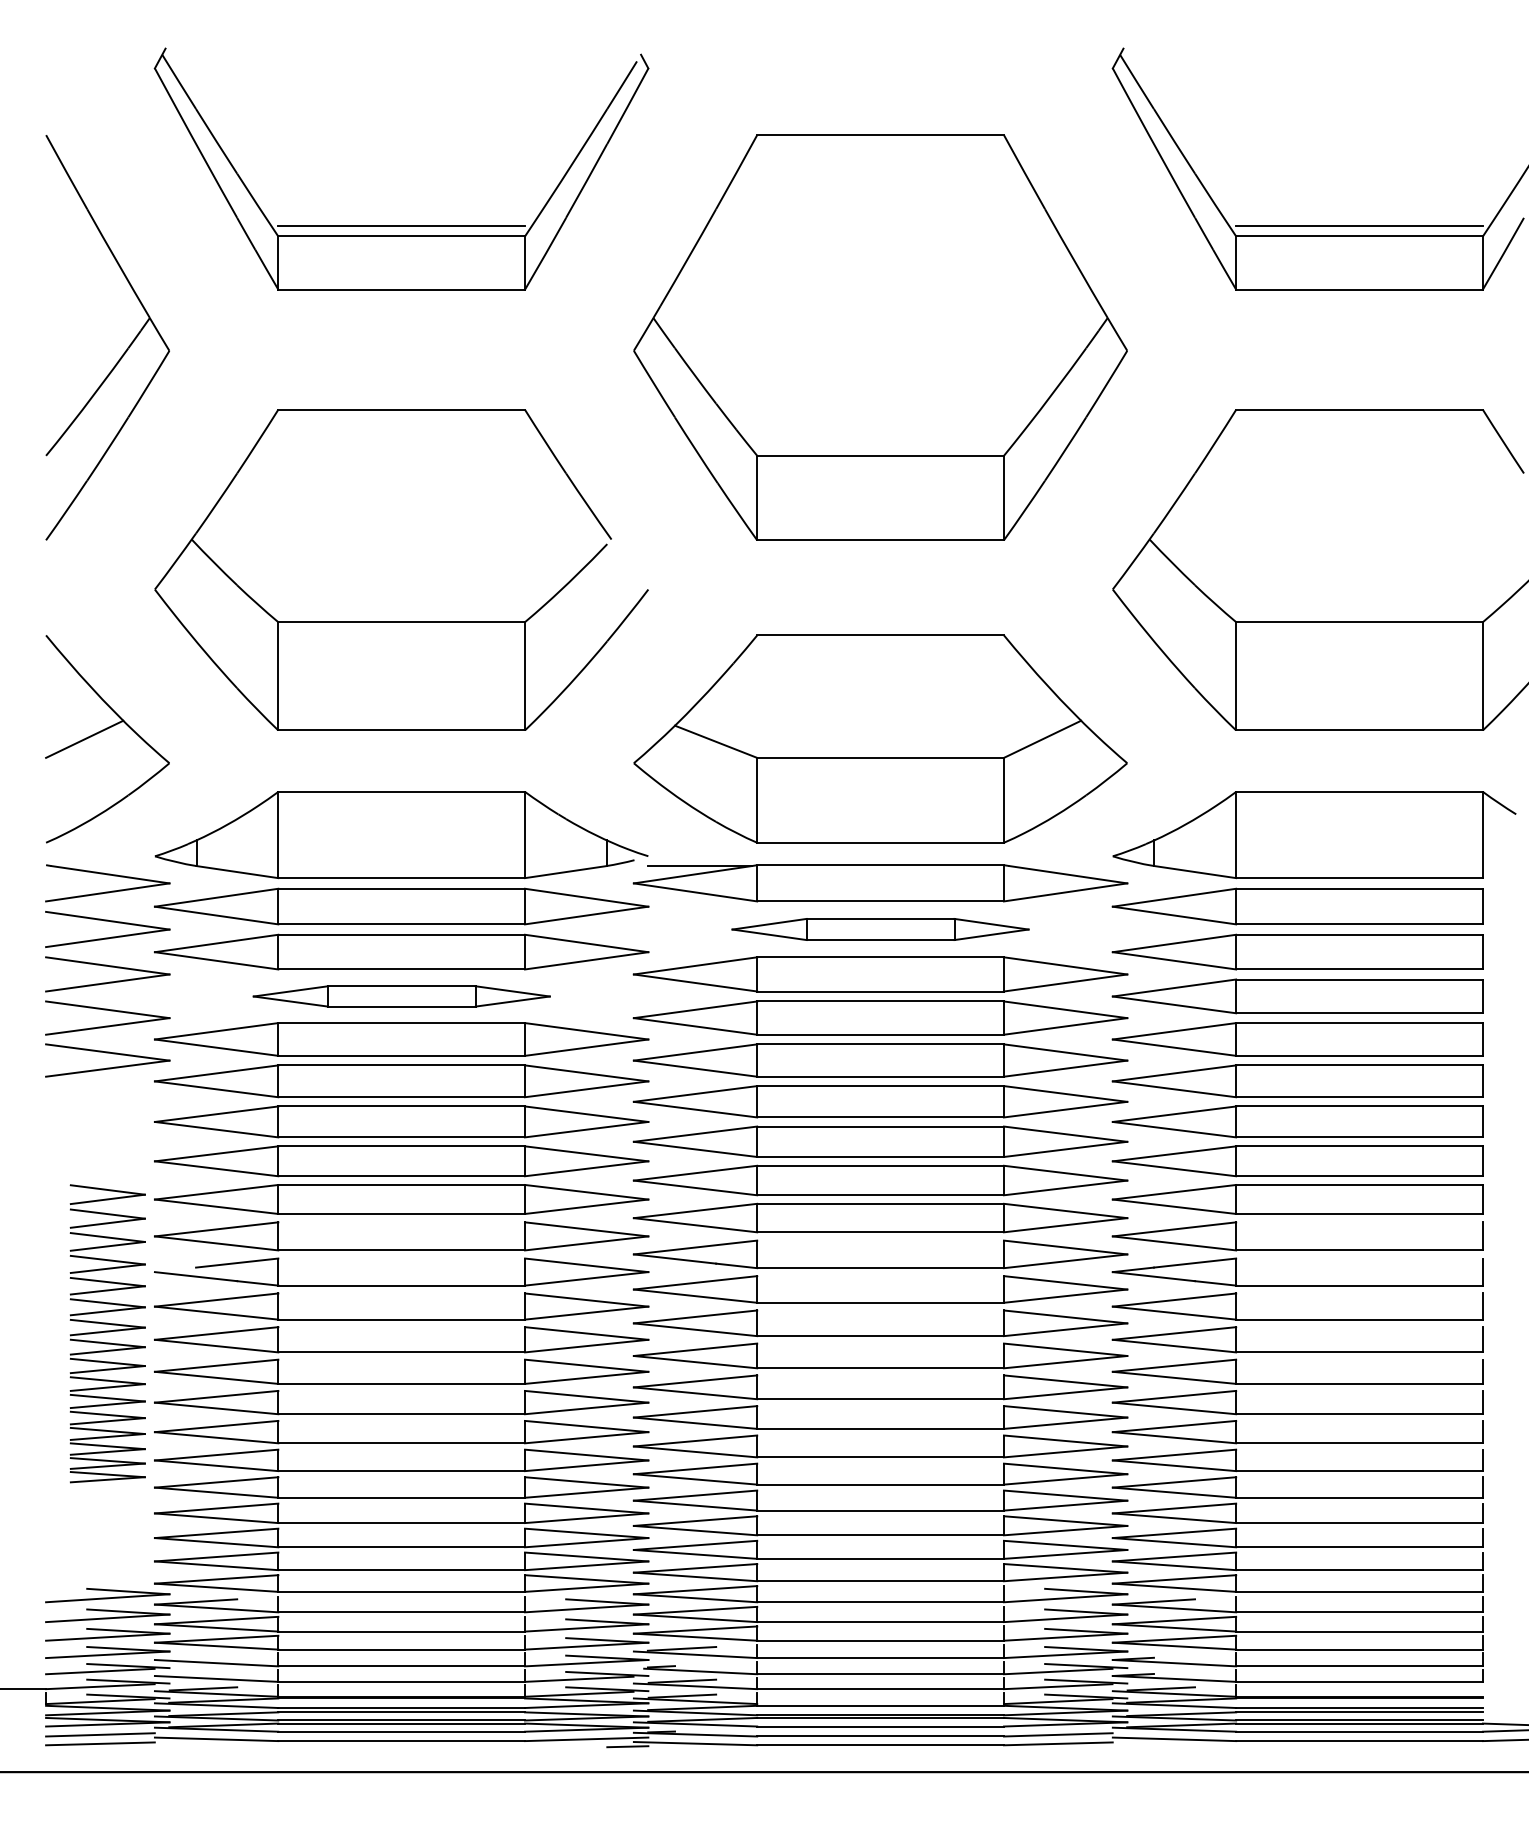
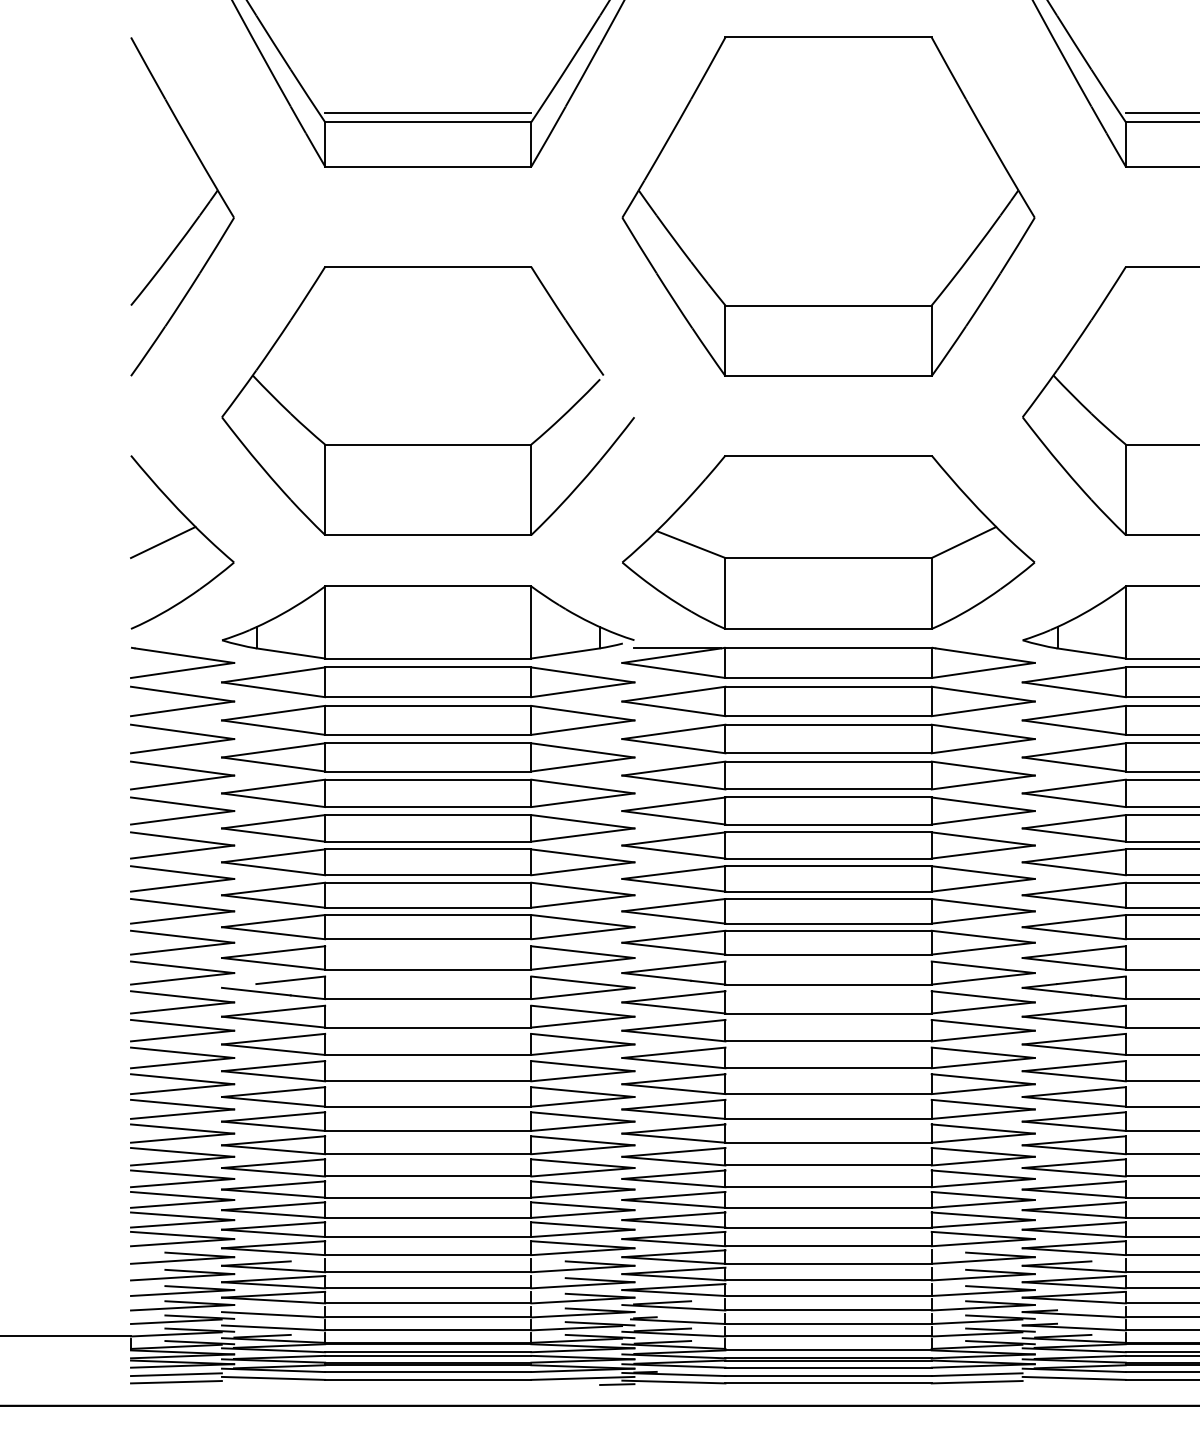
part: (880, 929) -> (828, 701), size x1.67
part: (401, 996) -> (428, 757), size x1.67
part: (107, 1333) -> (182, 1039), size x1.67

